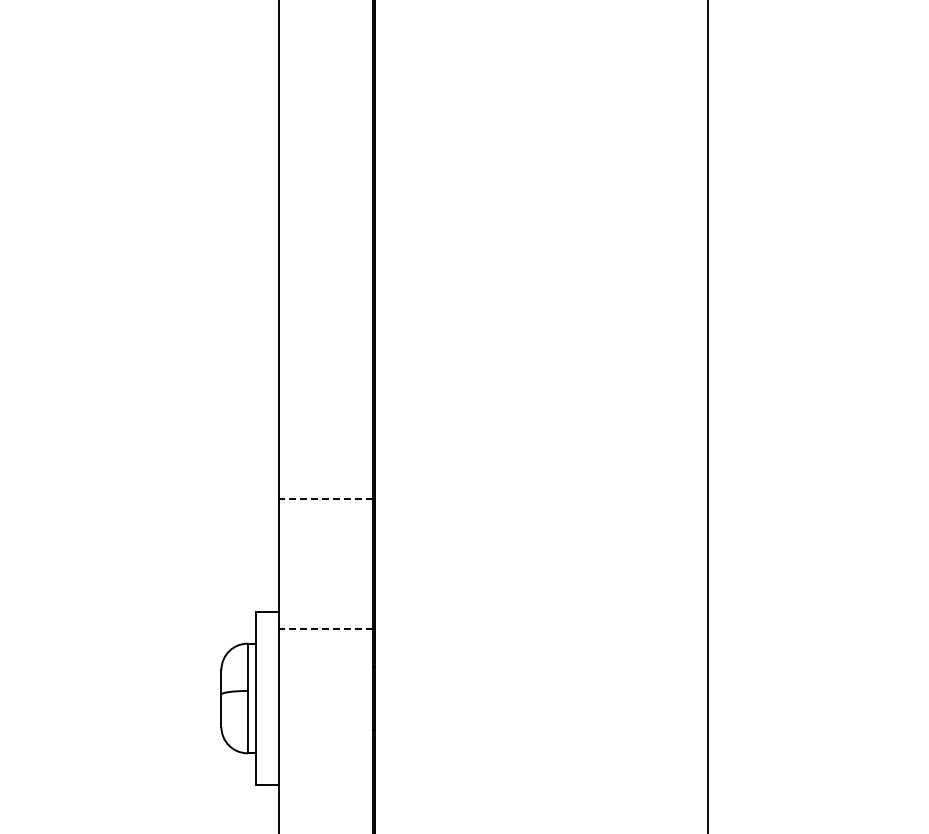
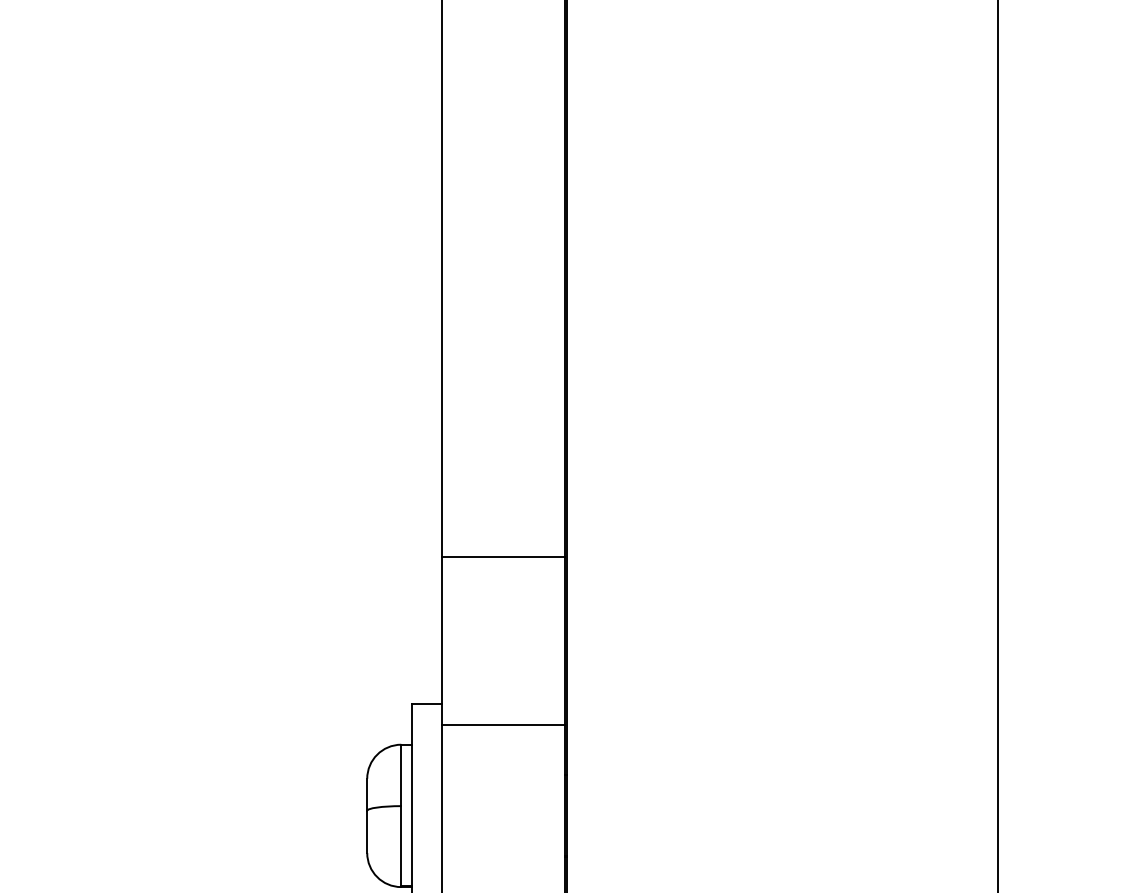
line: (326, 499) -> (503, 557), dashed -> solid
line: (326, 628) -> (503, 725), dashed -> solid

